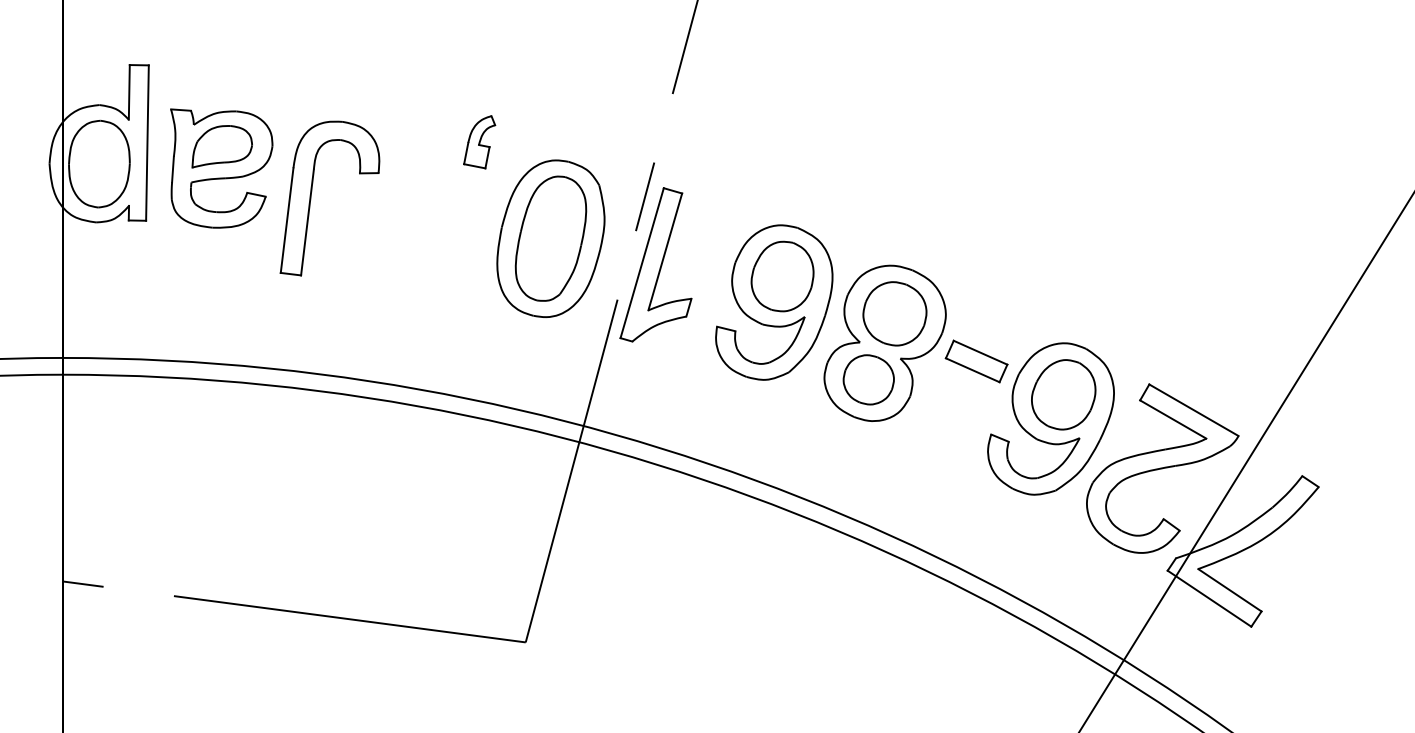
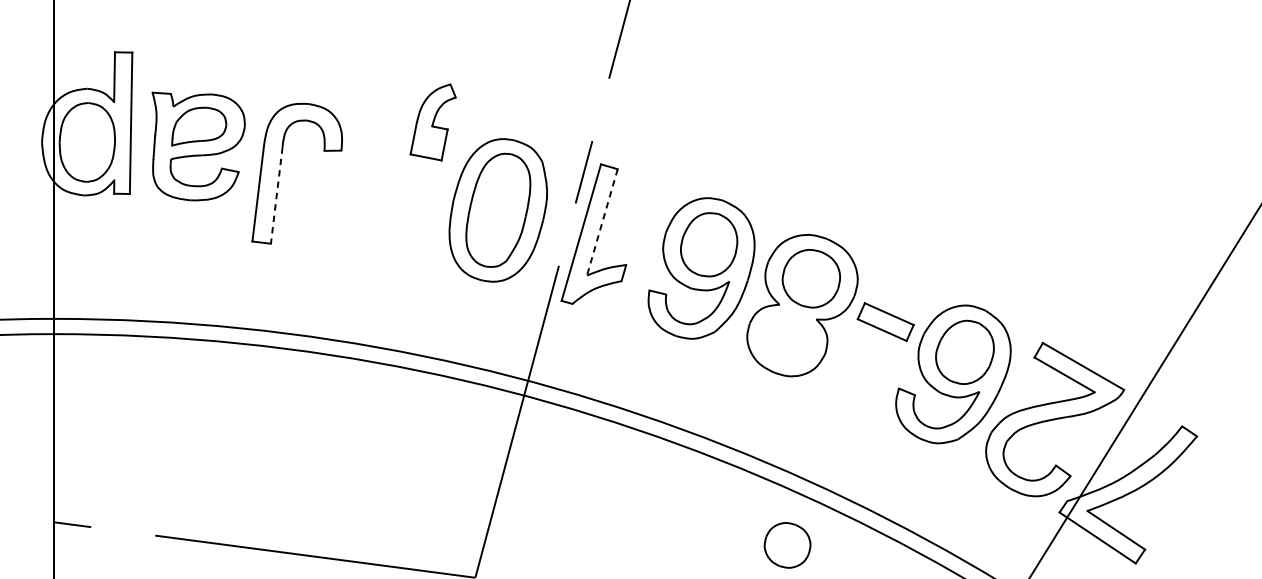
part: (479, 142) -> (433, 122), size x1.6
line: (307, 222) -> (276, 195), solid -> dashed
line: (665, 251) -> (602, 221), solid -> dashed
part: (868, 379) -> (787, 545), moved

